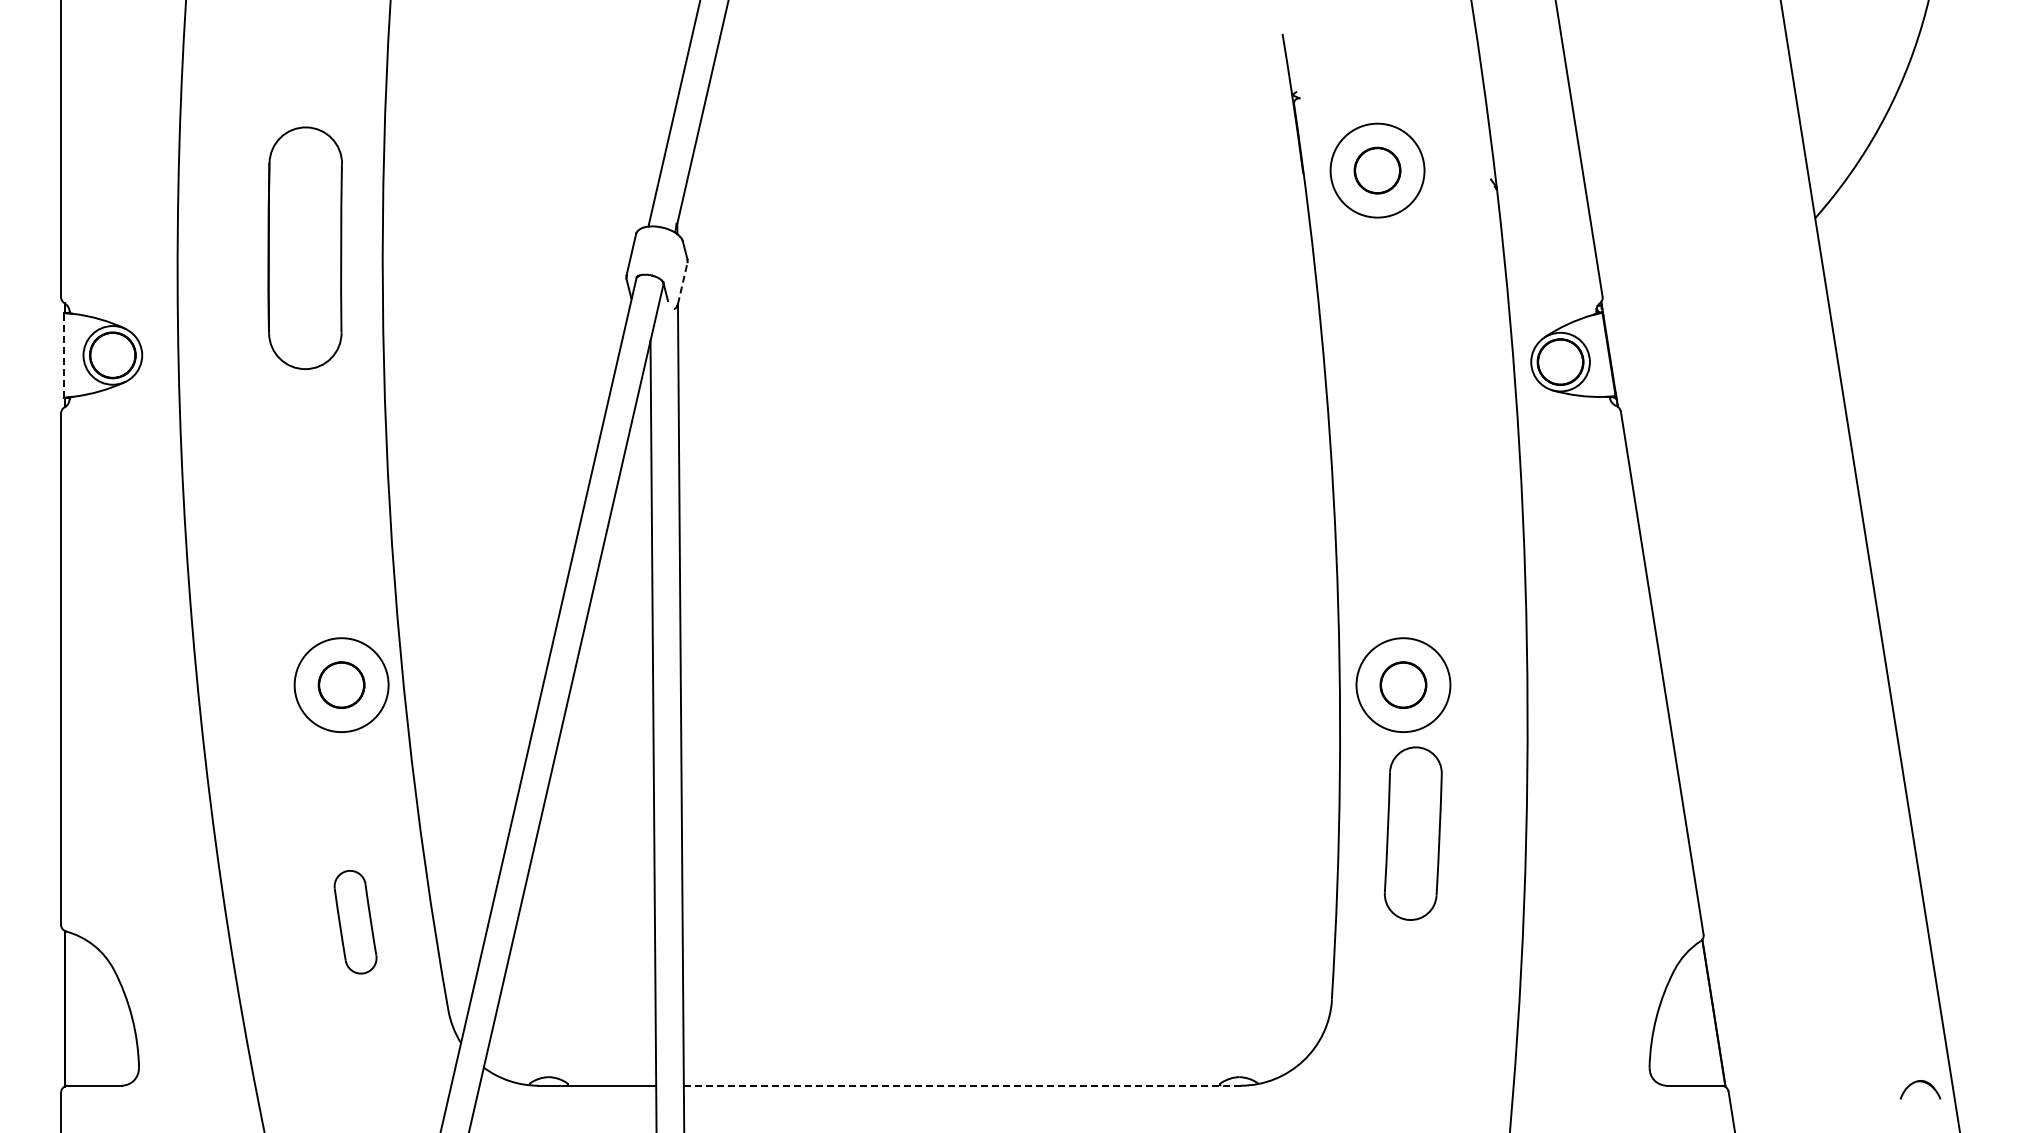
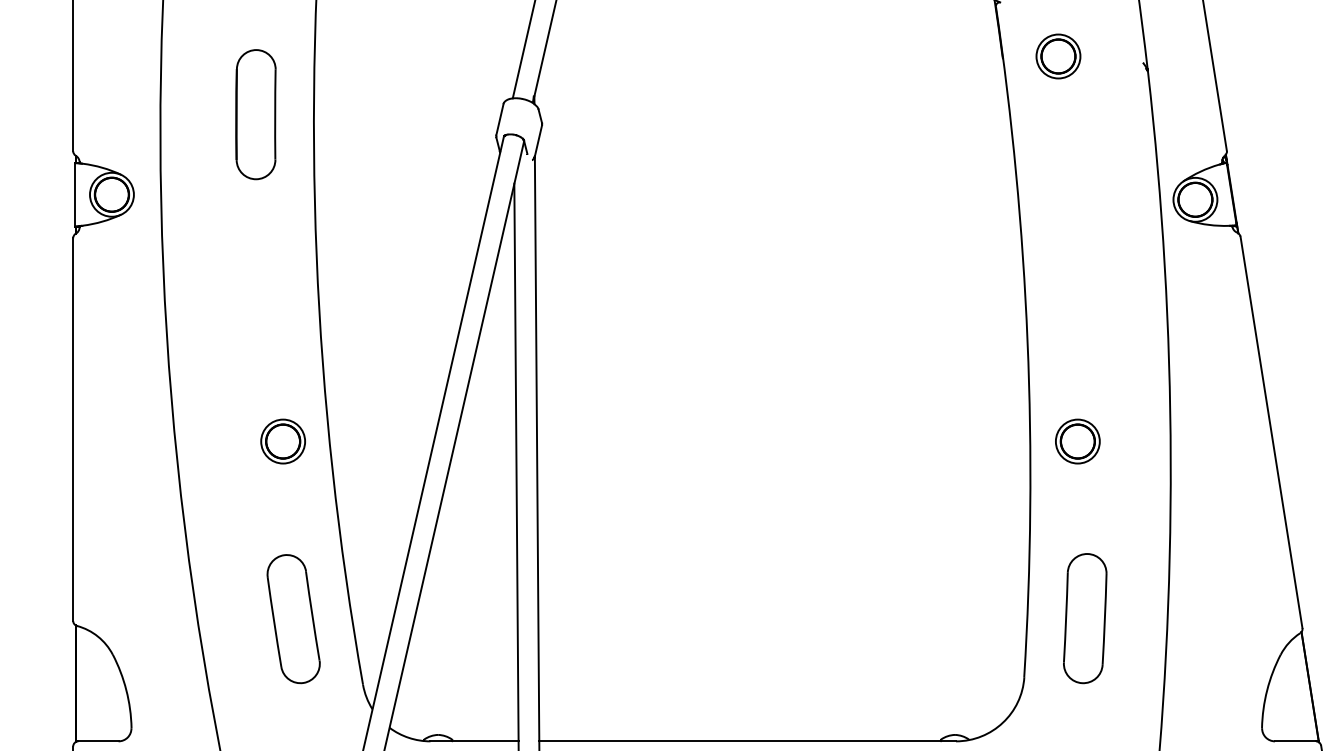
circle: (1377, 170) -> (1058, 56), size x0.62
part: (305, 248) -> (256, 114), size x0.71
line: (682, 283) -> (538, 140), dashed -> solid
line: (63, 354) -> (75, 194), dashed -> solid
circle: (341, 684) -> (283, 441), size x0.62
circle: (1403, 684) -> (1077, 441), size x0.62
part: (1412, 833) -> (1084, 618), moved
part: (355, 921) -> (293, 618), size x1.67
line: (962, 1085) -> (747, 741), dashed -> solid

